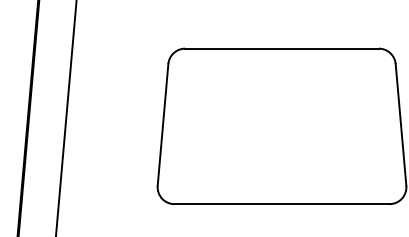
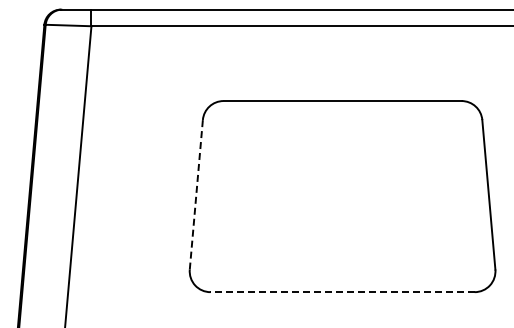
line: (163, 124) -> (196, 194), solid -> dashed
line: (281, 204) -> (342, 292), solid -> dashed

